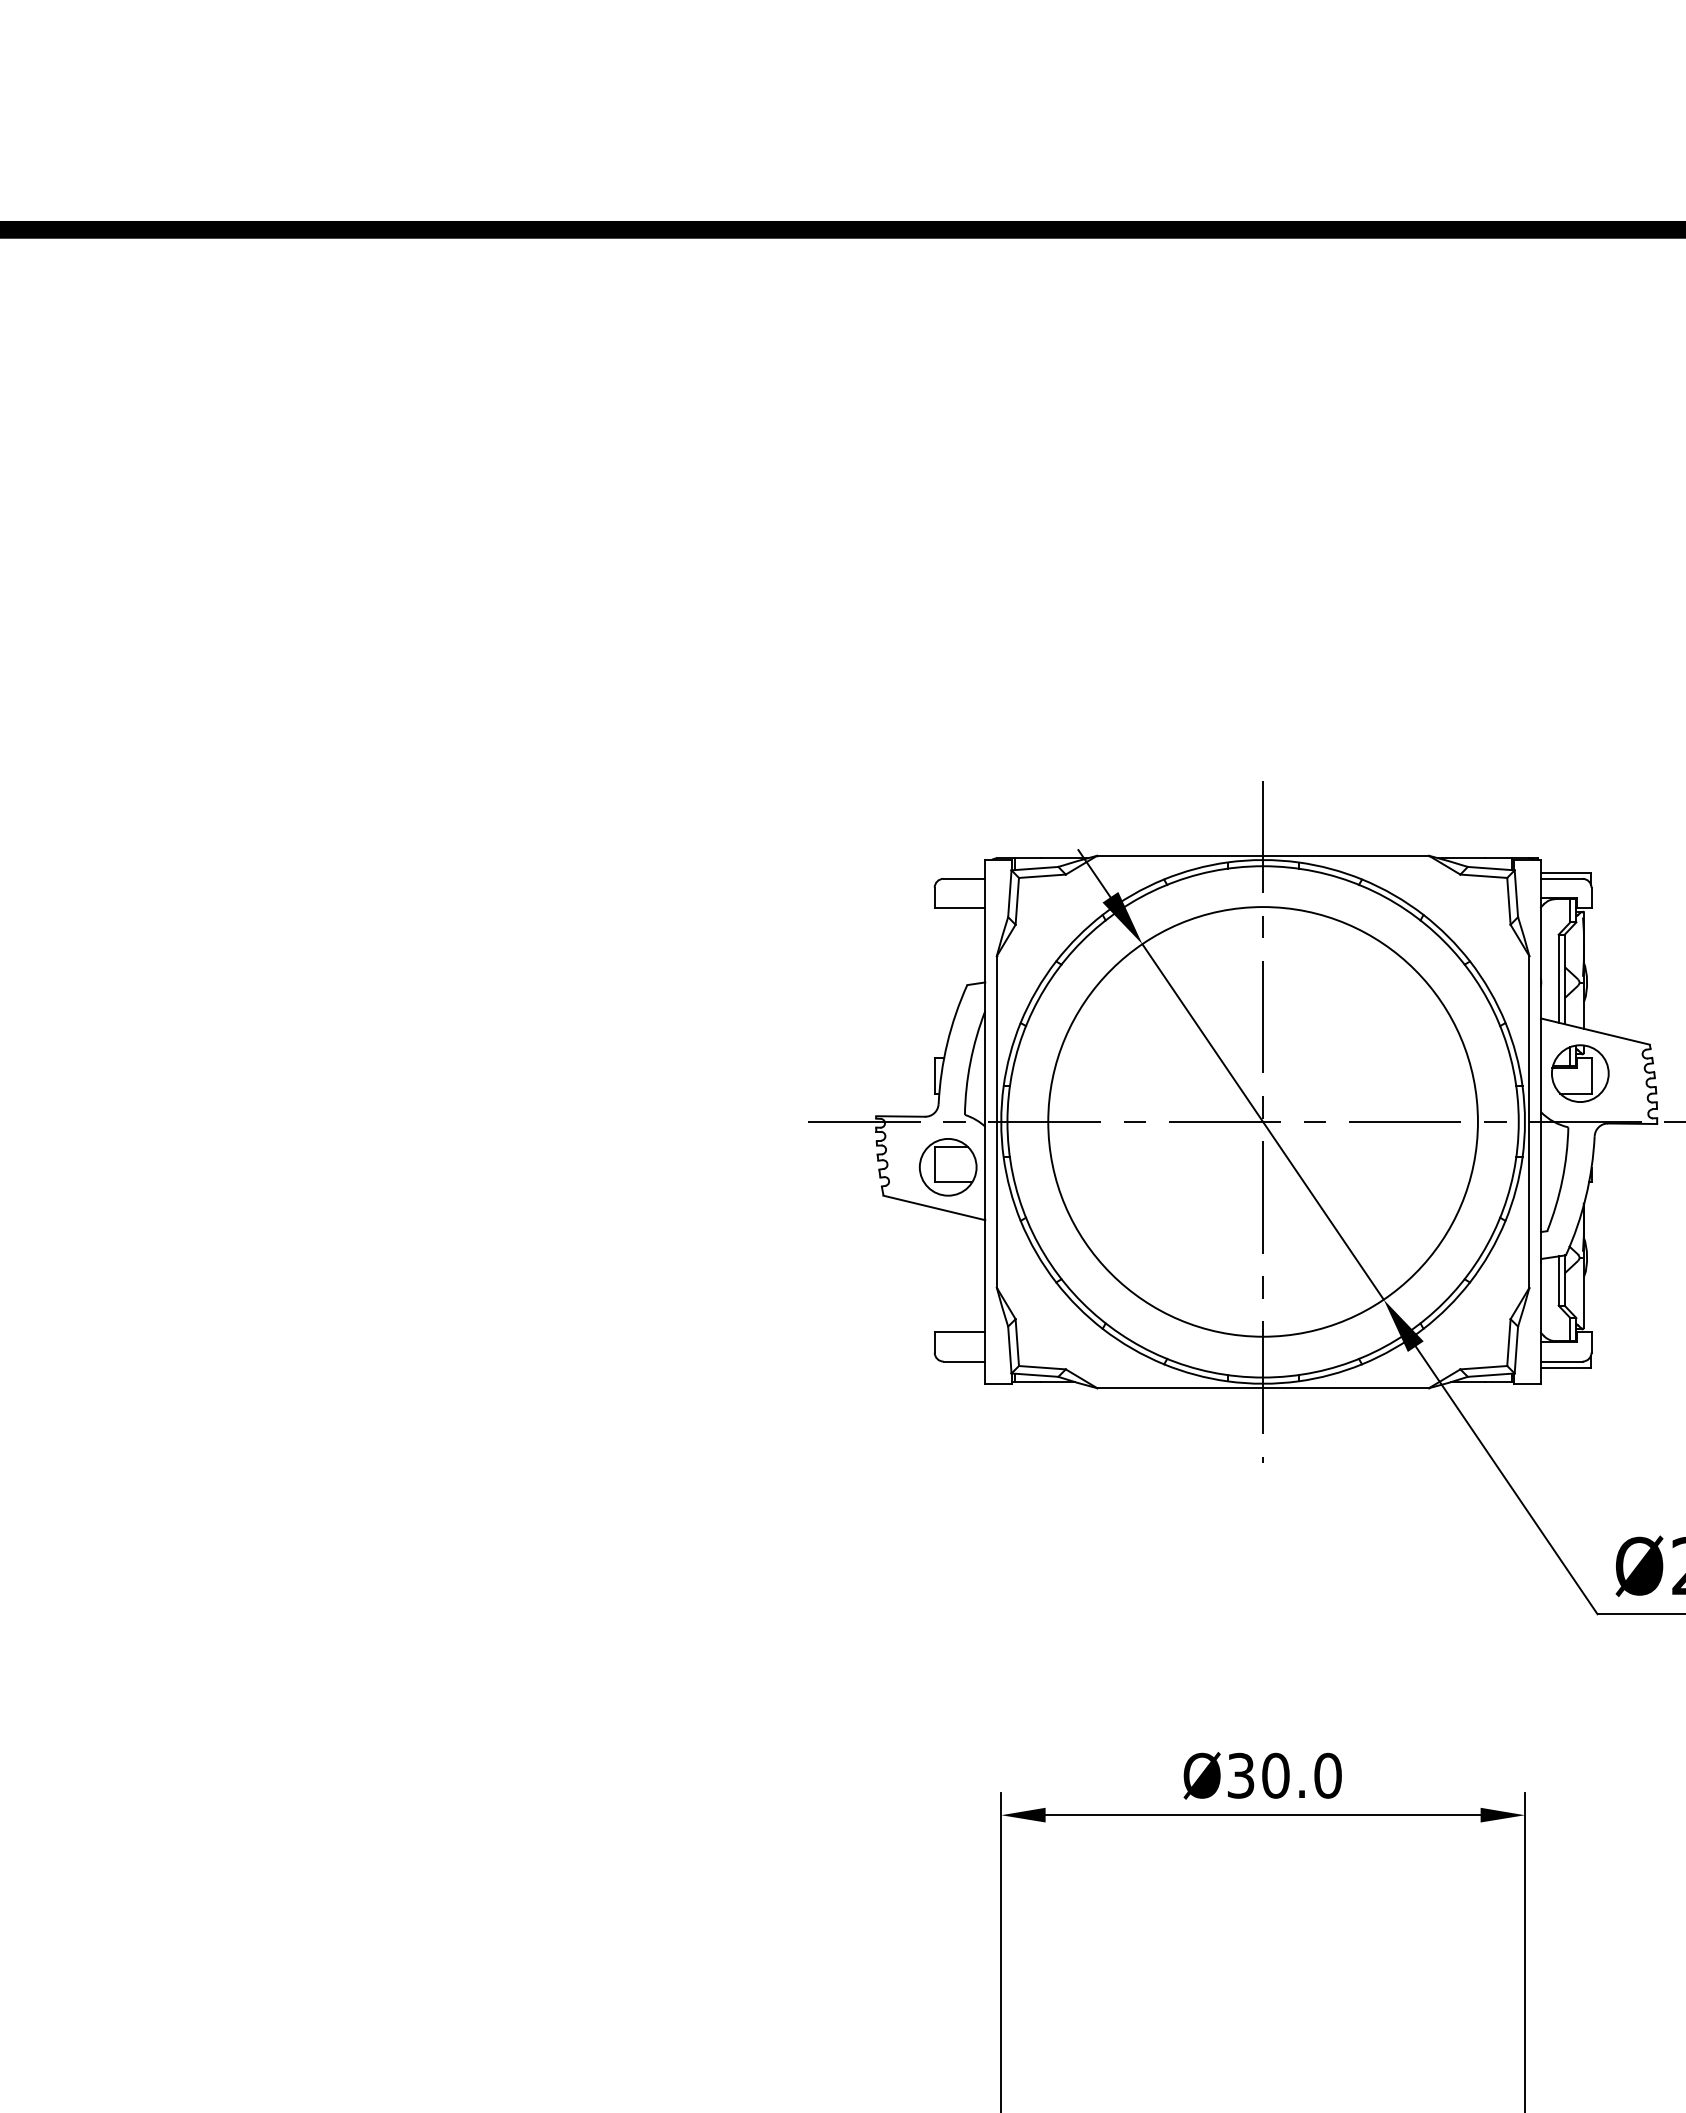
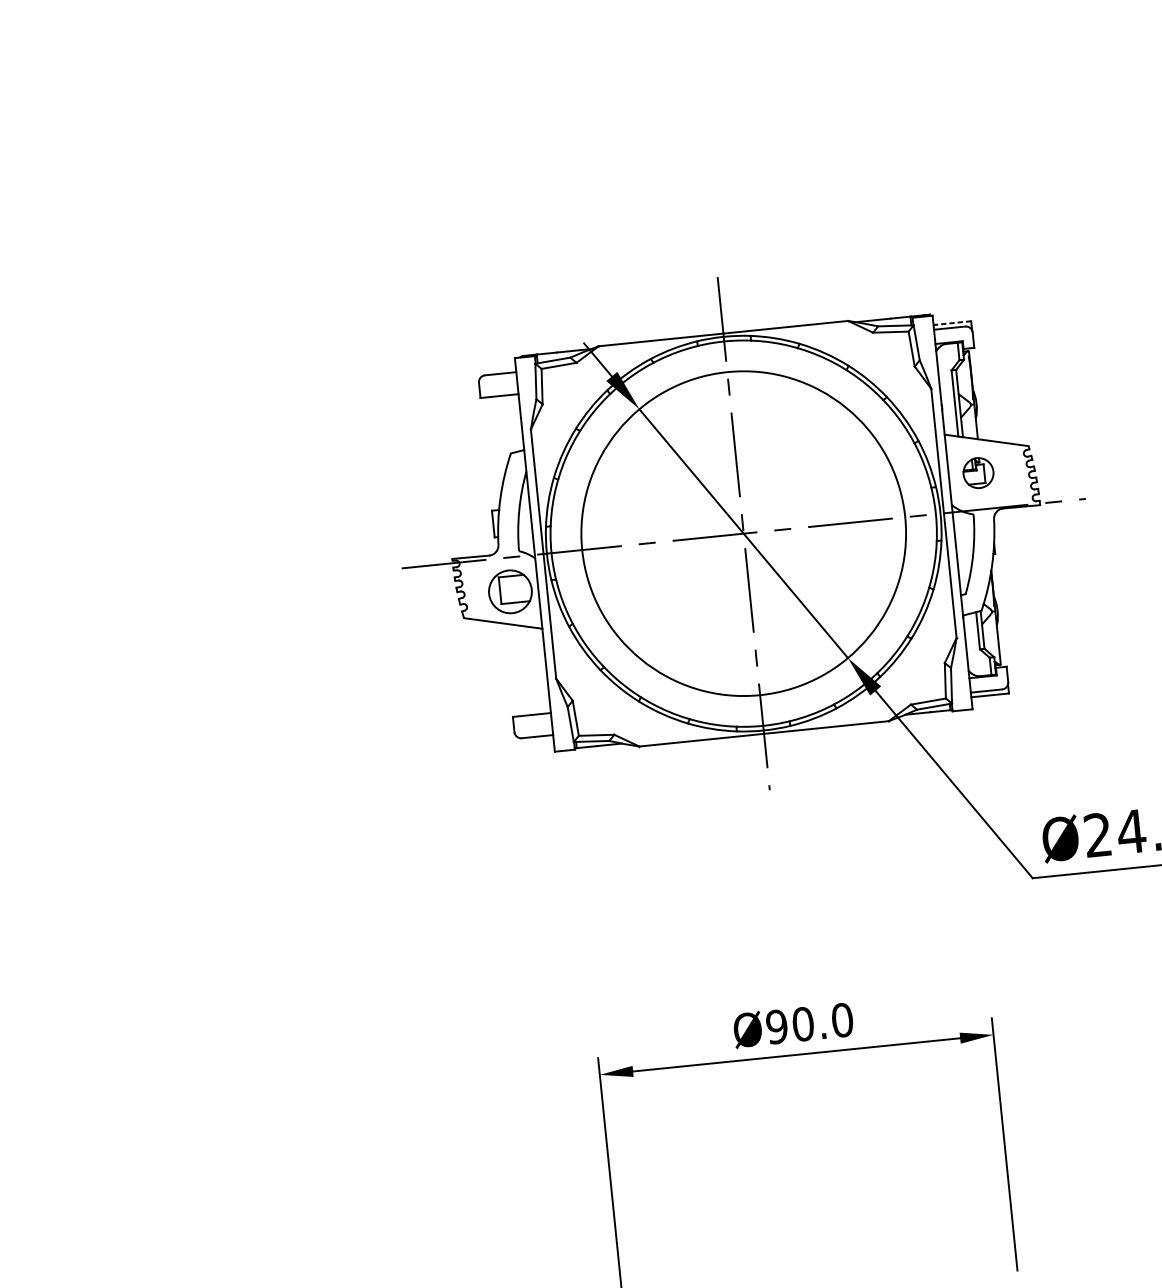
line: (1565, 872) -> (952, 323), solid -> dashed
part: (1580, 1073) -> (978, 473), size x0.7
text: (1240, 1775) -> (776, 1026), Ø30.0 -> Ø90.0

